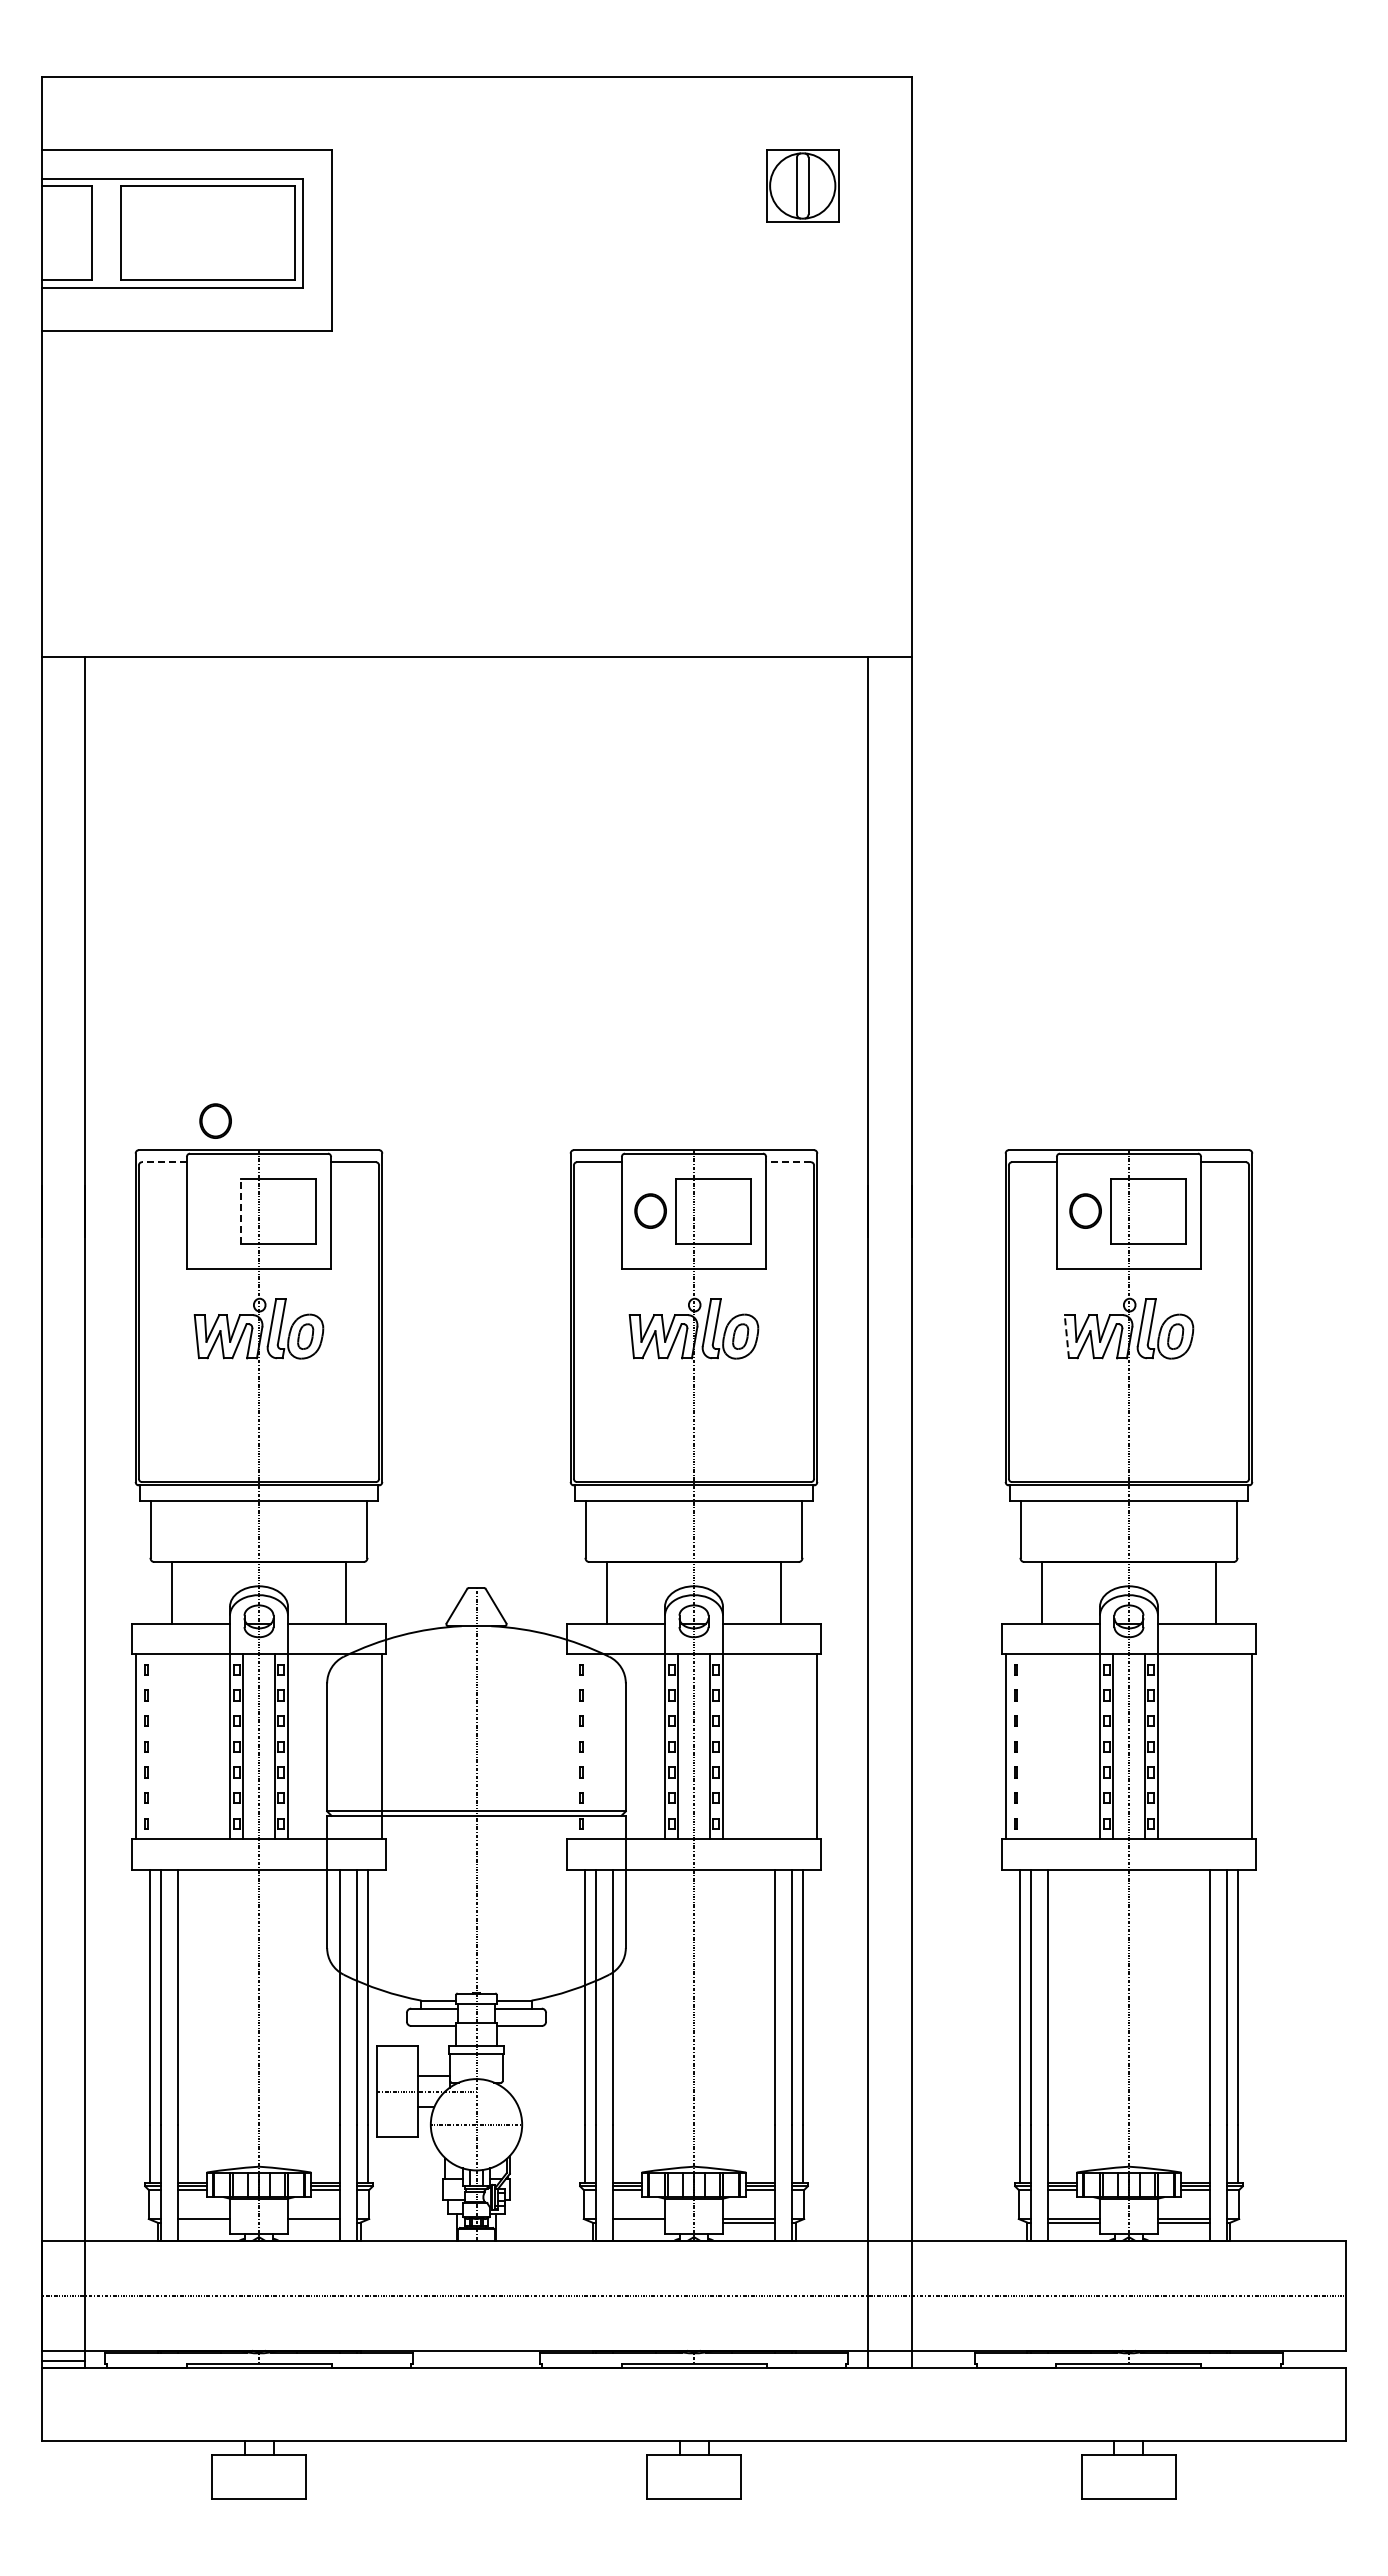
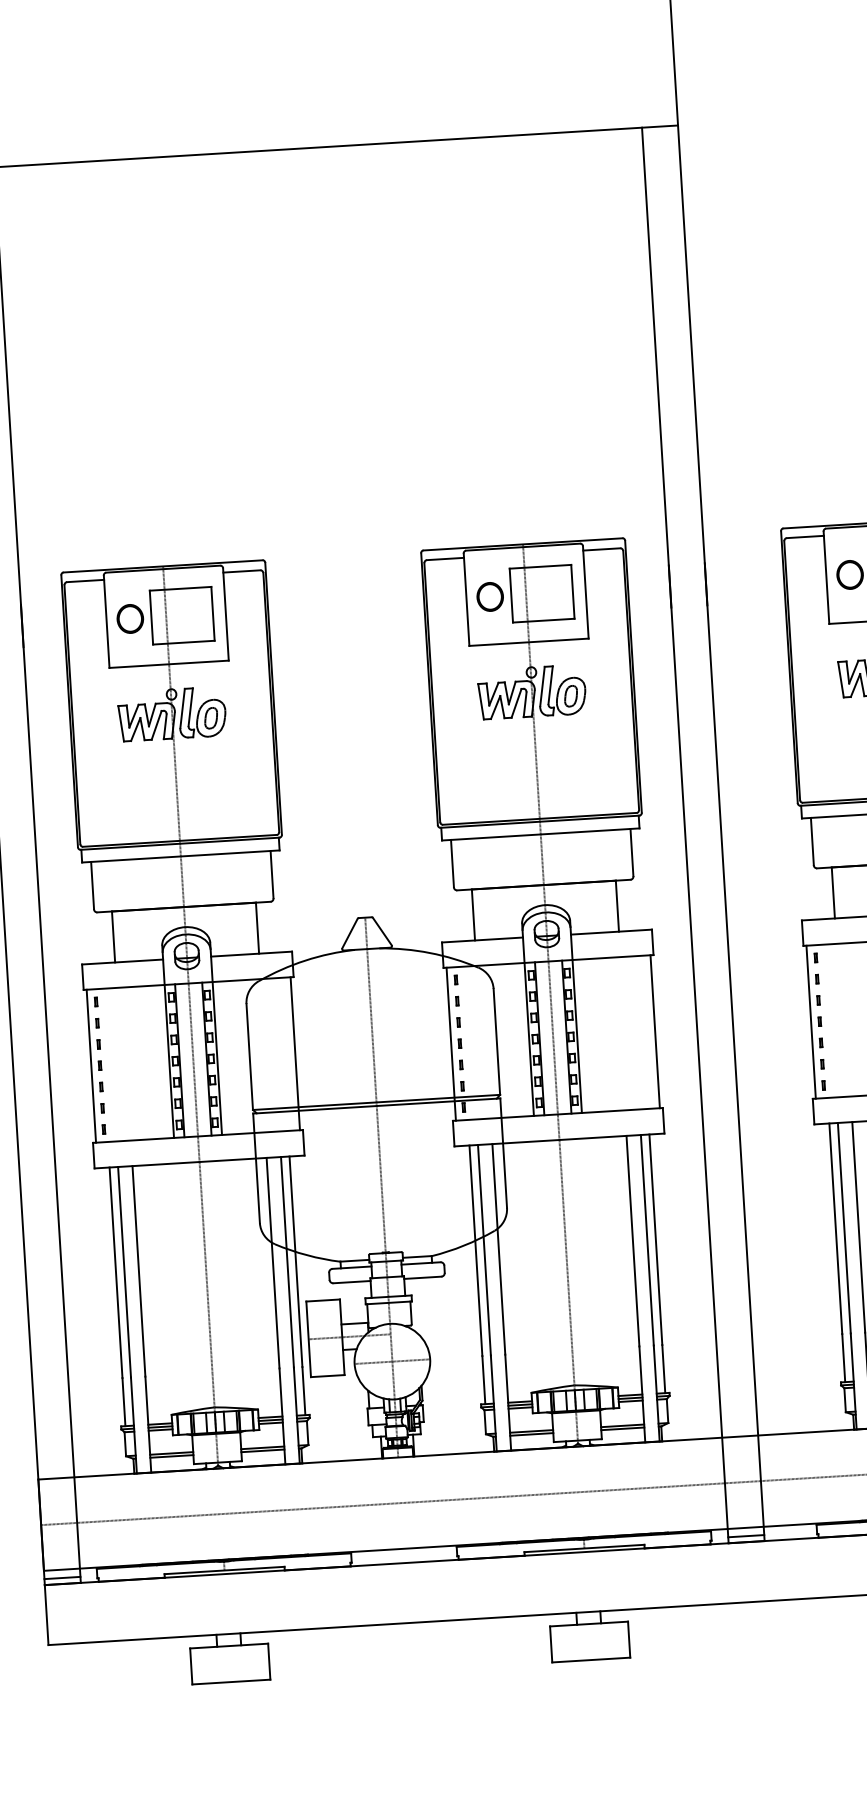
part: (215, 1120) -> (130, 618), moved
line: (163, 1162) -> (84, 581), dashed -> solid
line: (788, 1162) -> (601, 549), dashed -> solid
line: (241, 1211) -> (151, 617), dashed -> solid
line: (1066, 1336) -> (840, 679), dashed -> solid
line: (570, 1746) -> (451, 1043), added
line: (203, 2222) -> (171, 1456), added
line: (314, 2222) -> (263, 1450), added
line: (638, 2222) -> (531, 1434), added
line: (889, 2360) -> (746, 1535), added

